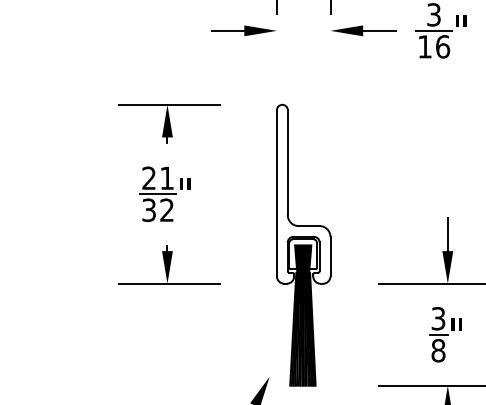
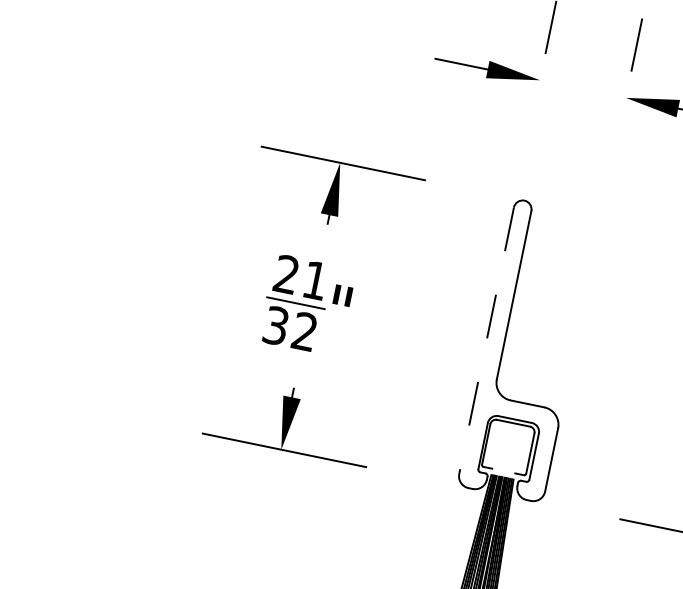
line: (276, 193) -> (485, 340), solid -> dashed
fill: (303, 258) -> (507, 453), removed

